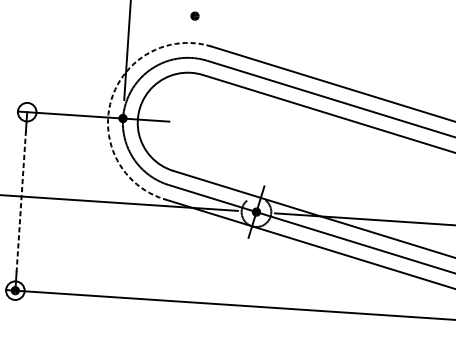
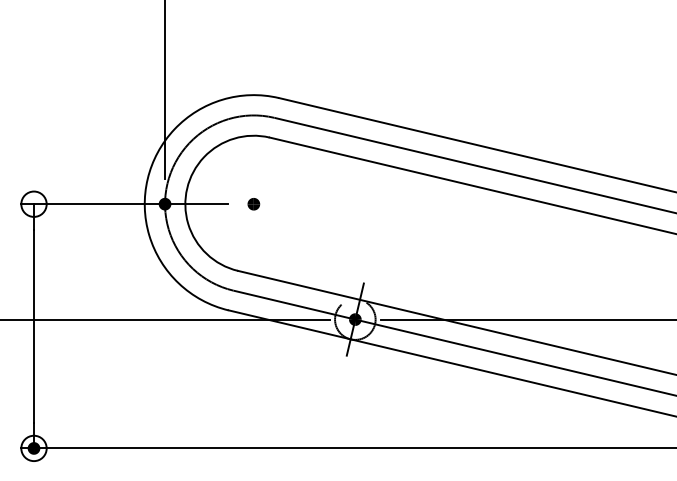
part: (194, 16) -> (253, 204), moved
arc: (111, 99) -> (147, 179), dashed -> solid
line: (21, 201) -> (34, 326), dashed -> solid

